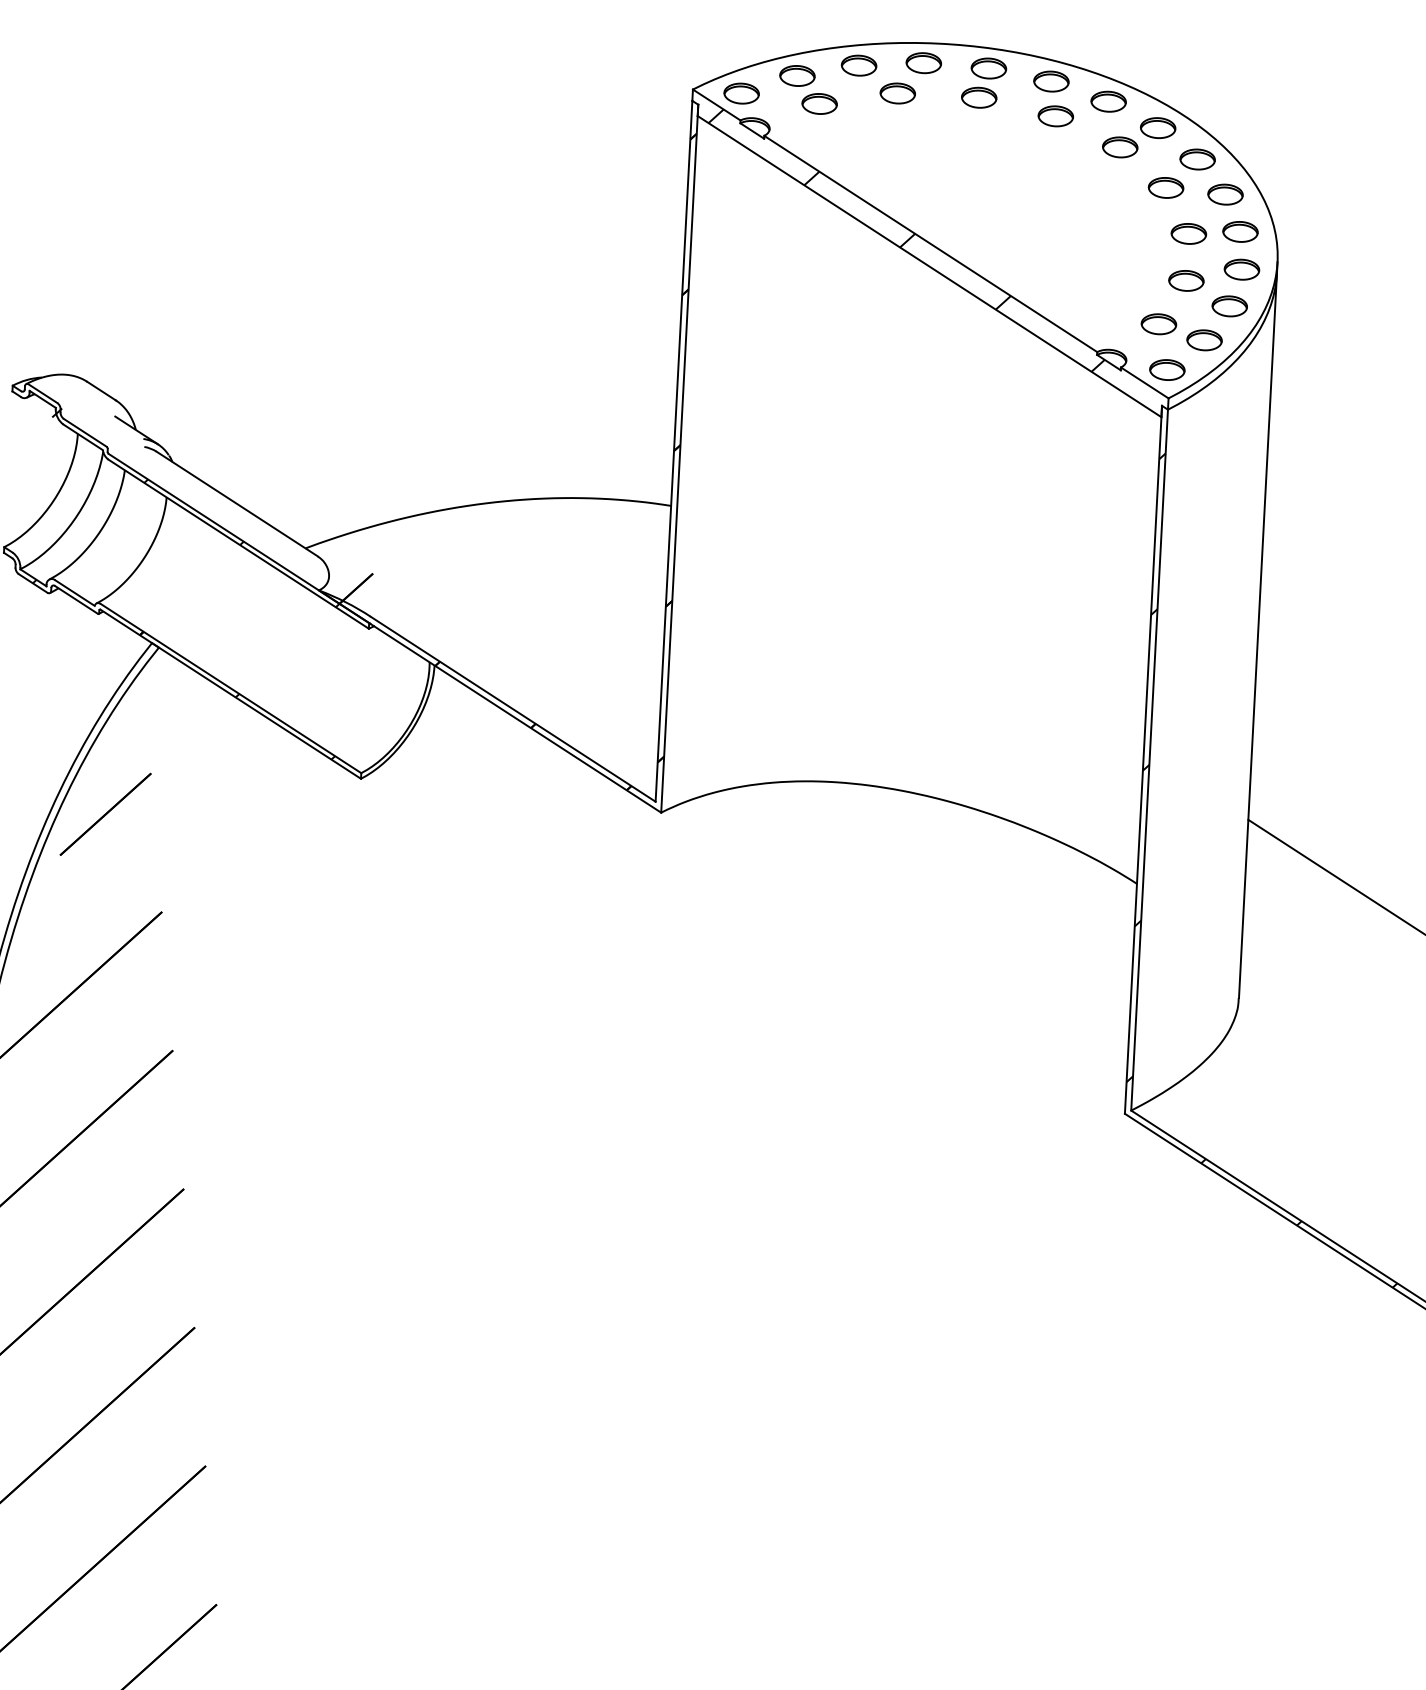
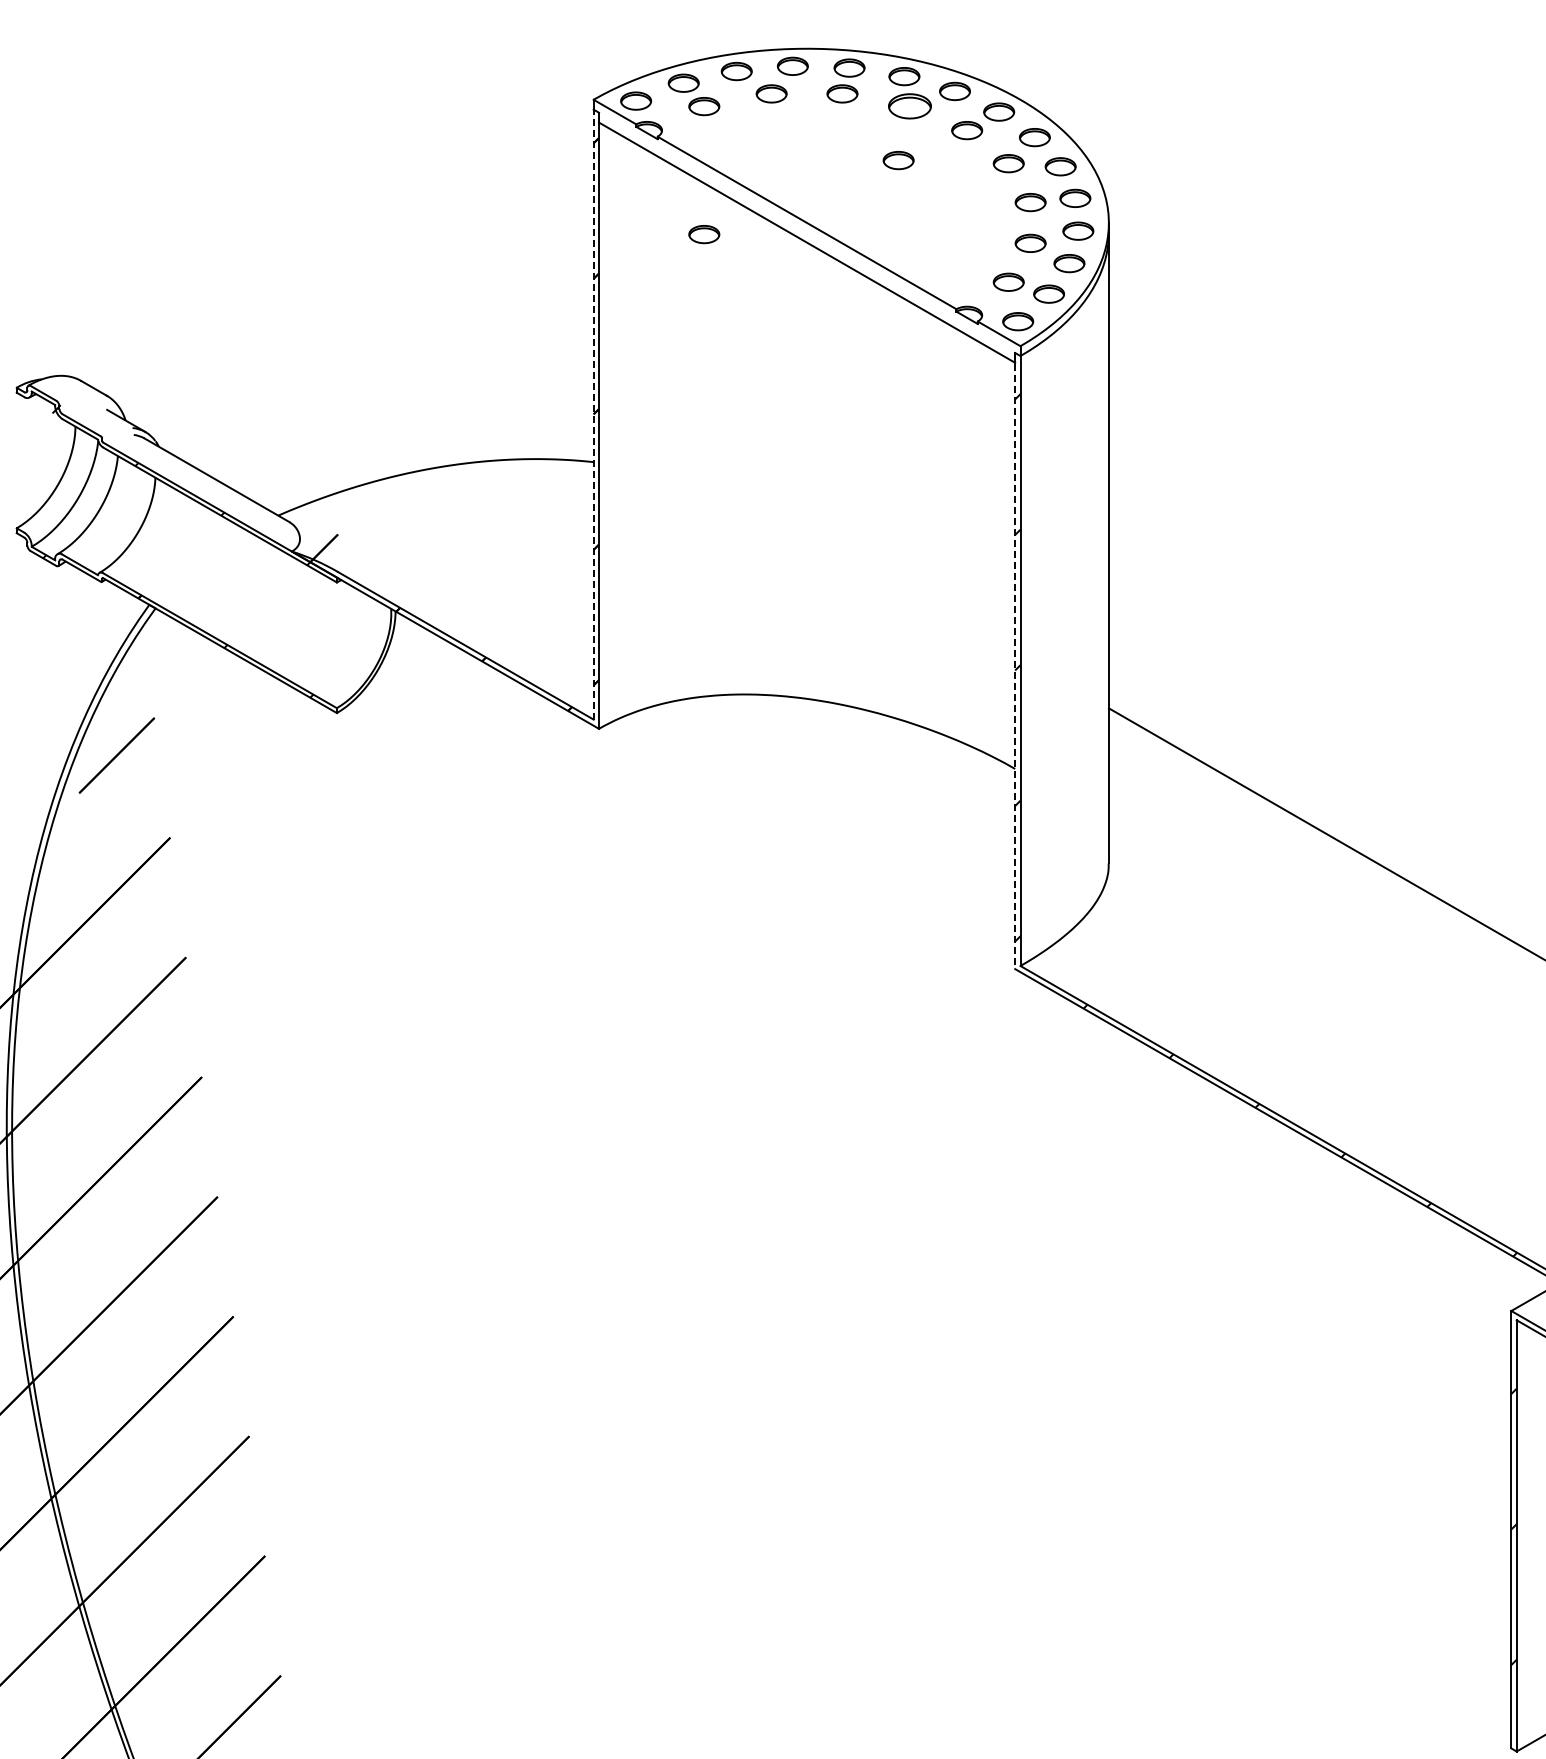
part: (1055, 116) -> (909, 106), size x1.4
part: (1039, 177) -> (898, 160), added
hatch: (906, 239) -> (785, 220), removed
part: (812, 251) -> (704, 234), added
line: (673, 451) -> (593, 414), solid -> dashed
line: (1143, 760) -> (1015, 661), solid -> dashed

